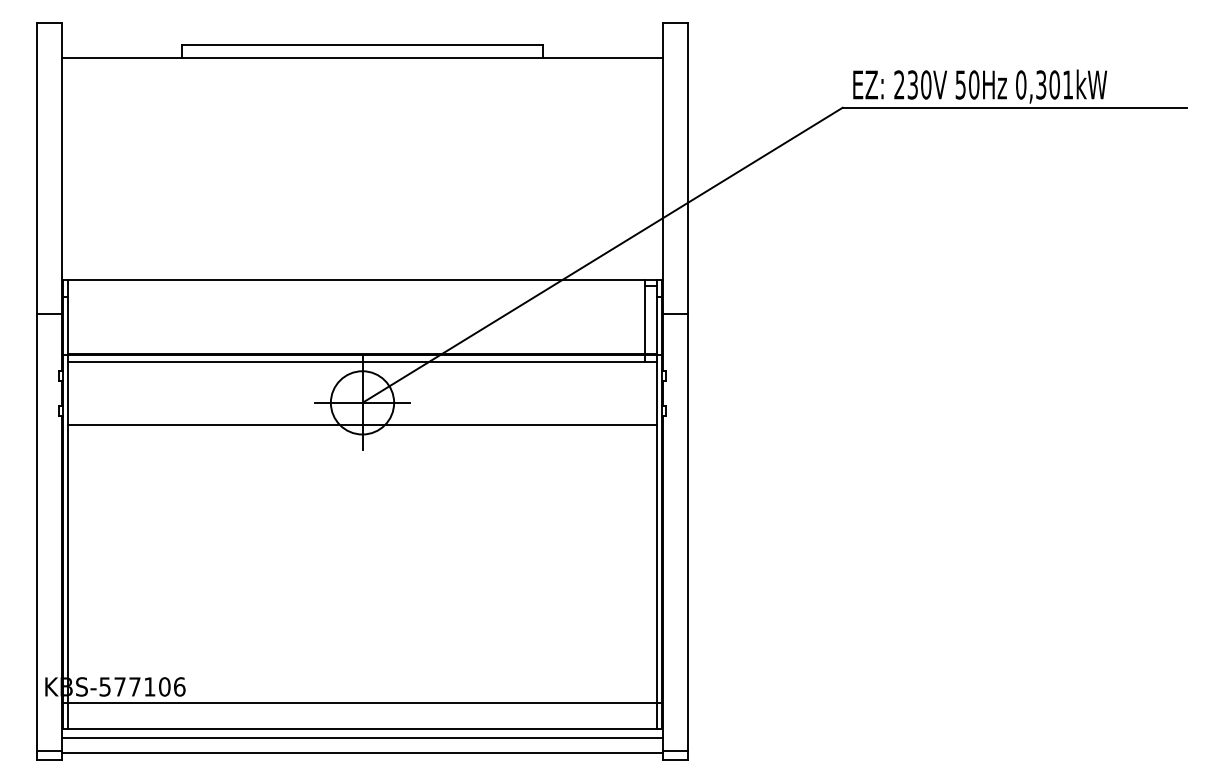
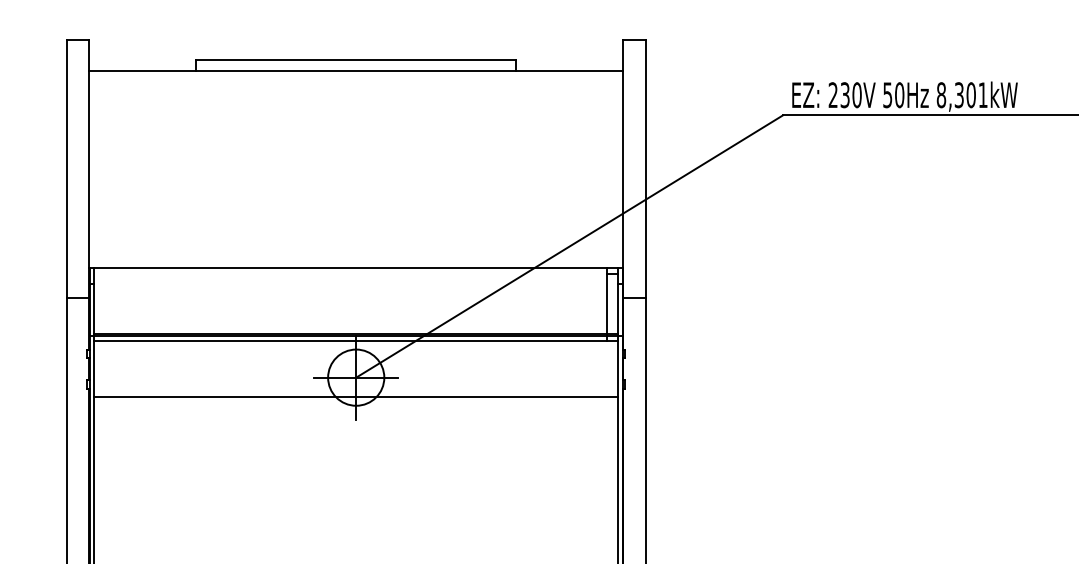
text: (1021, 84) -> (941, 94), 0,301kW -> 8,301kW

